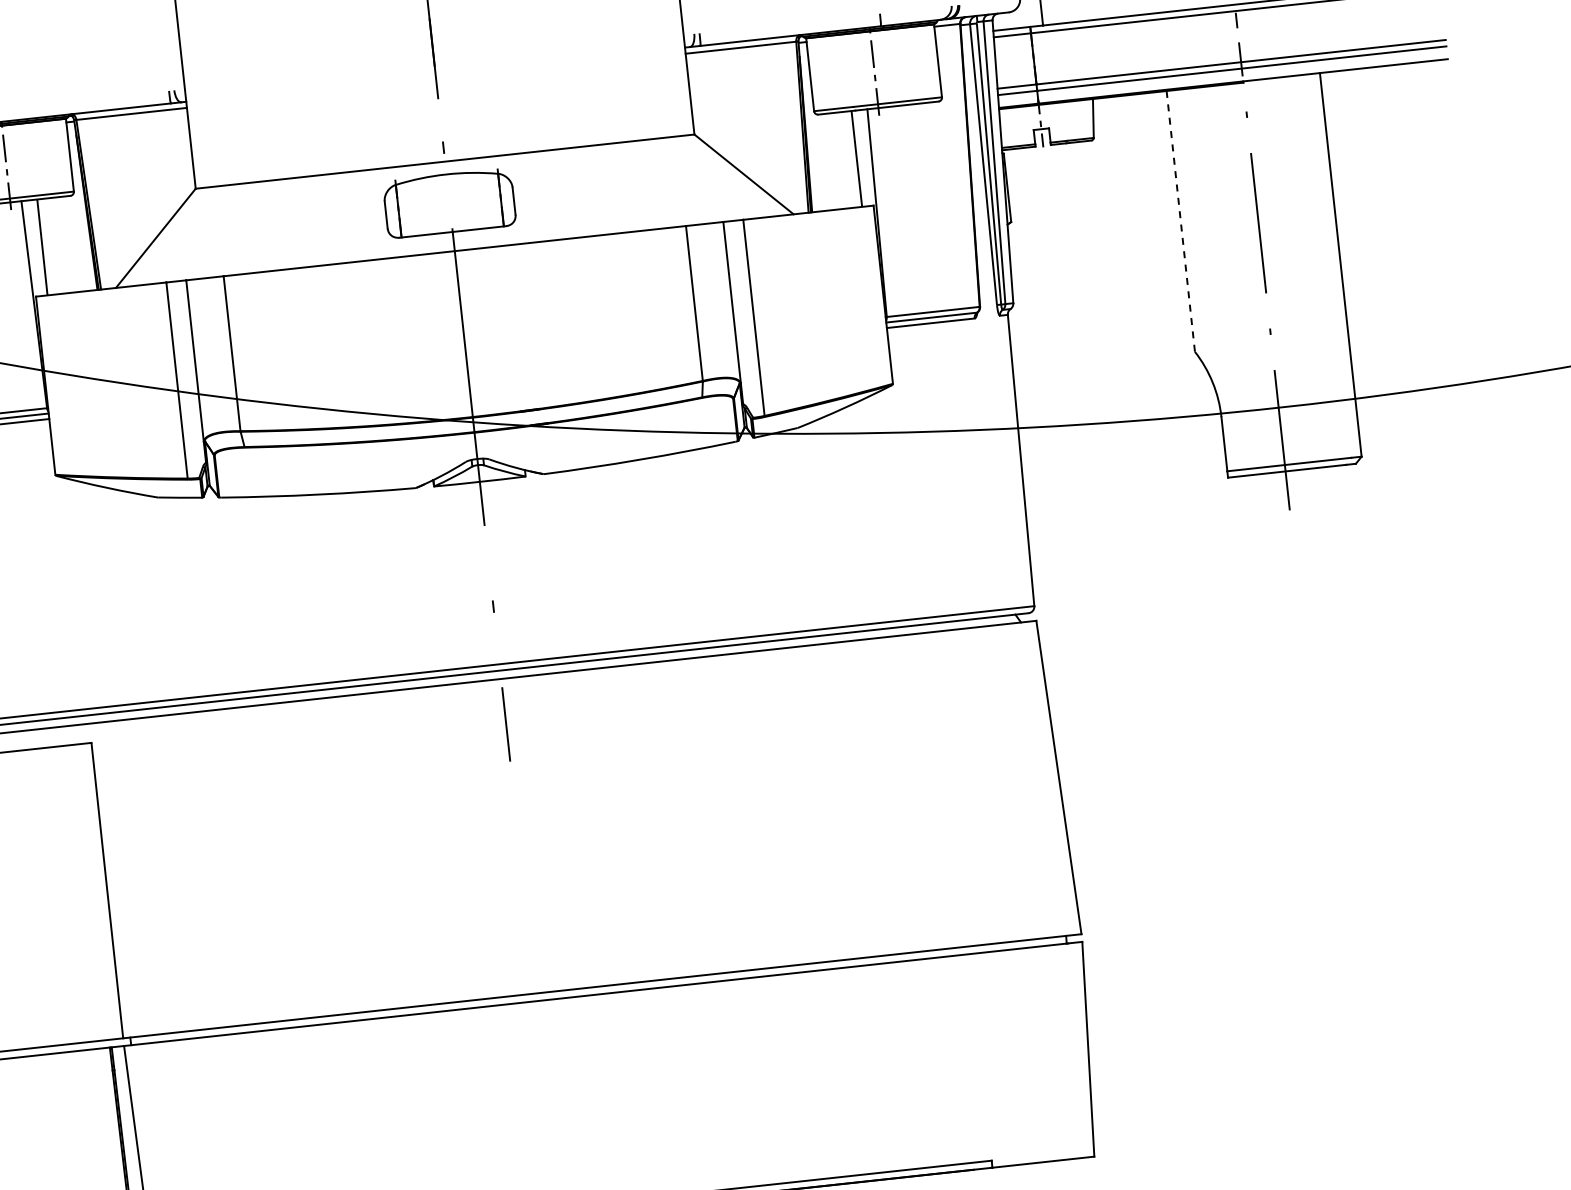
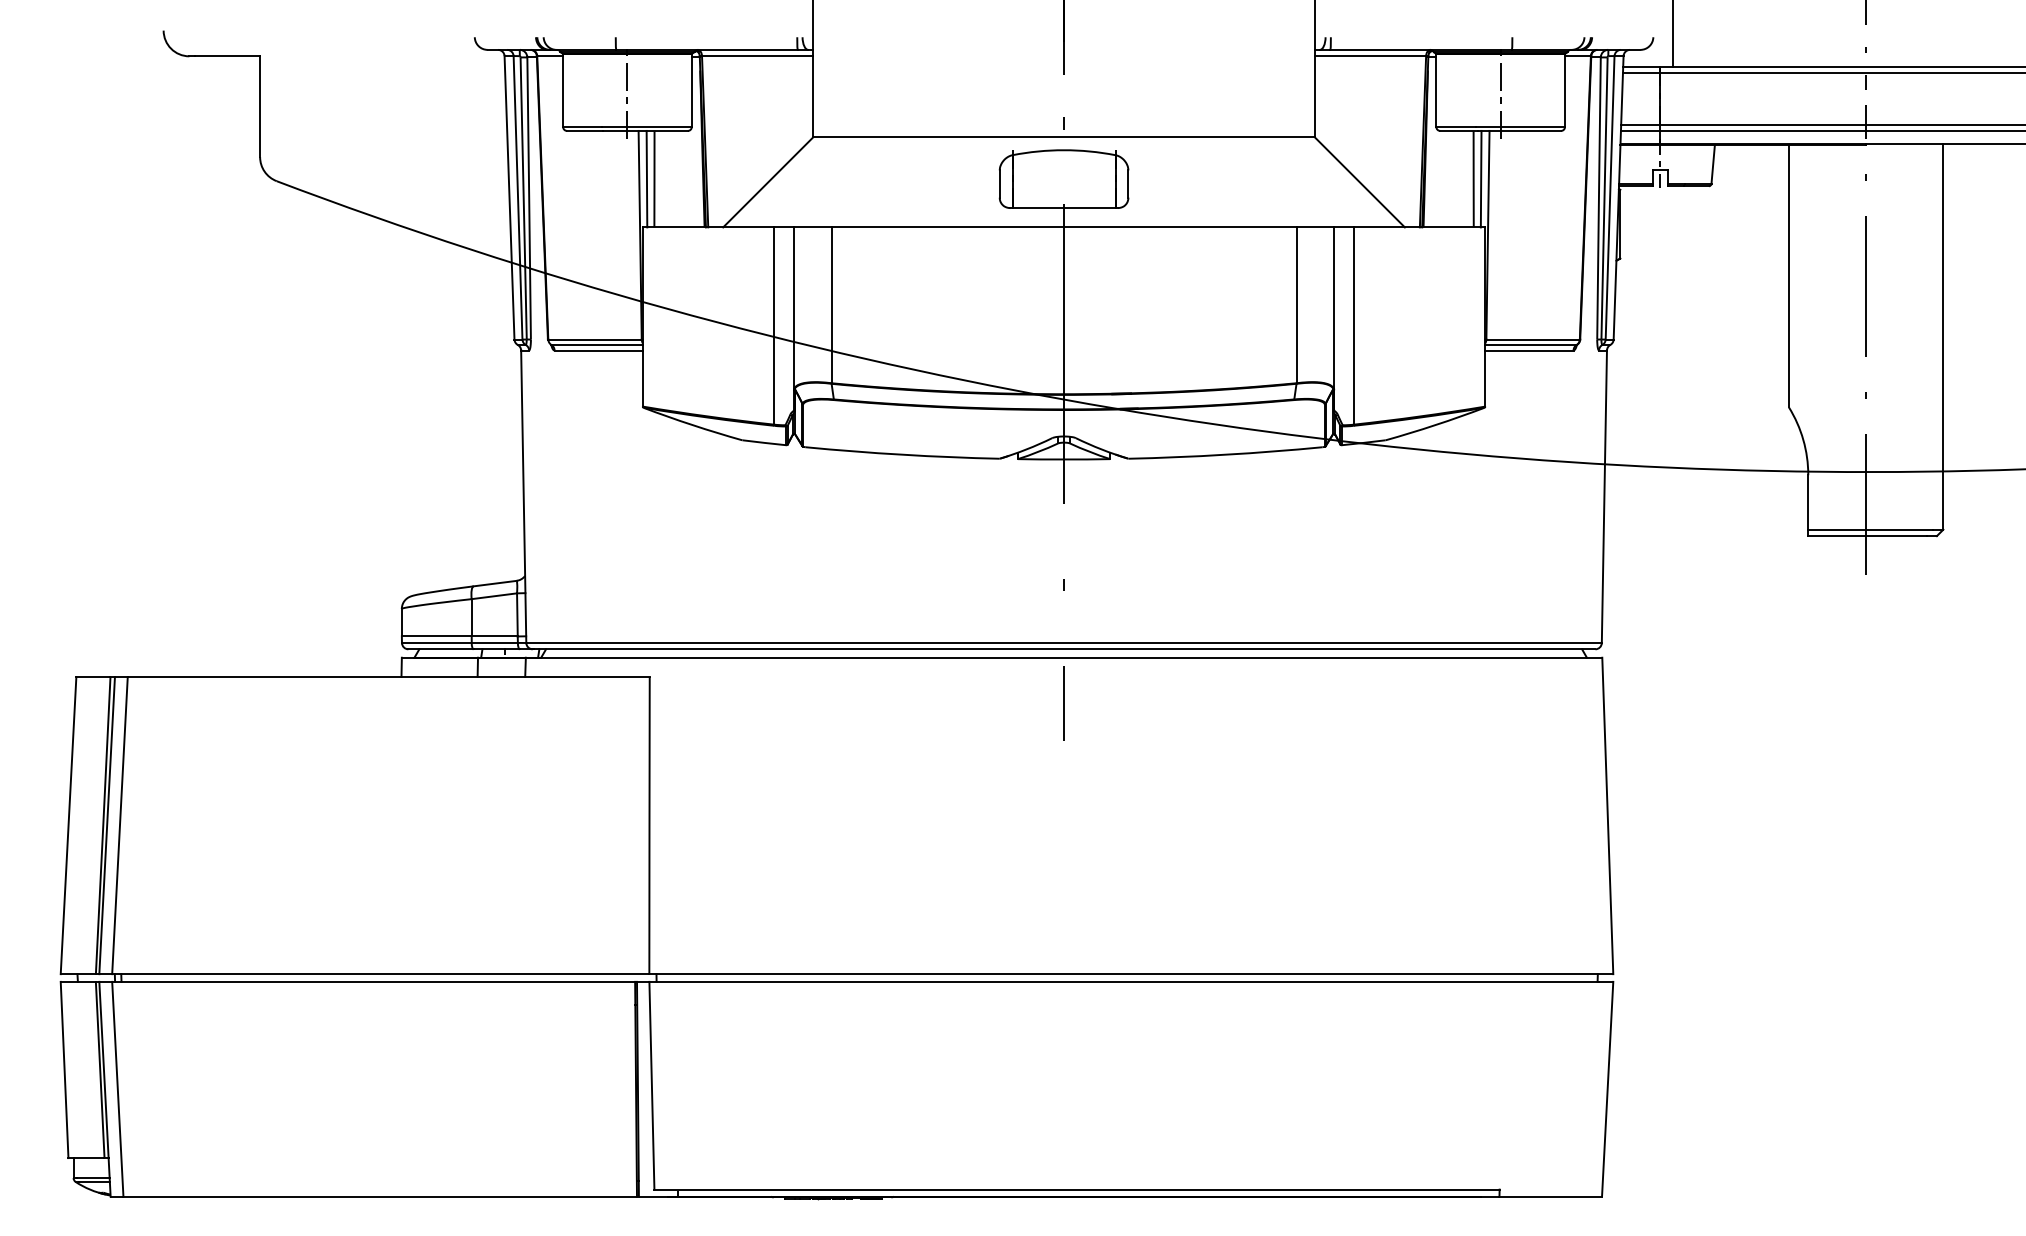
line: (863, 157) -> (1480, 178), added
line: (1180, 221) -> (1788, 276), dashed -> solid
line: (34, 247) -> (646, 178), added

